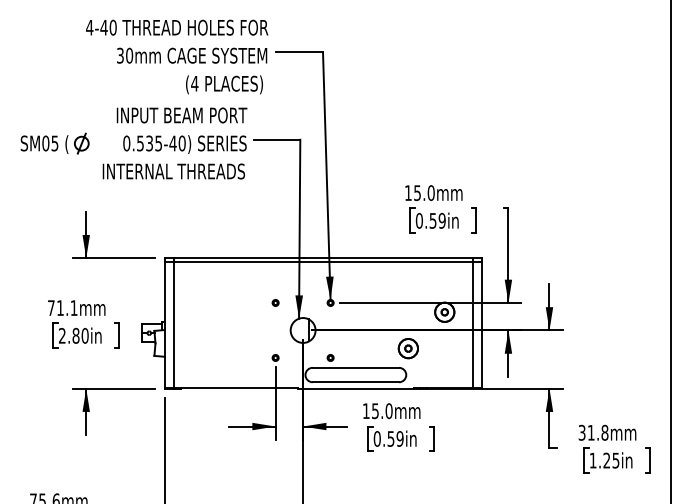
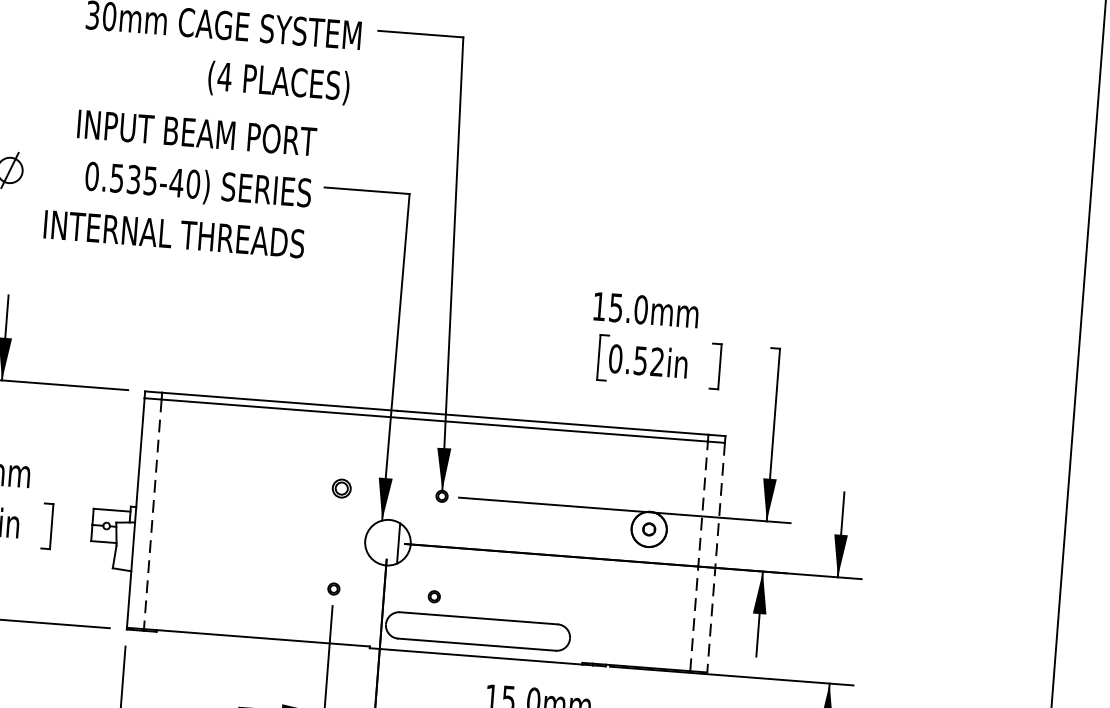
text: (441, 220) -> (656, 361), 0.59in -> 0.52in
part: (275, 302) -> (341, 487), size x1.6
line: (173, 324) -> (152, 513), solid -> dashed
line: (473, 324) -> (699, 555), solid -> dashed
line: (482, 324) -> (716, 556), solid -> dashed
part: (407, 348) -> (576, 590), removed

